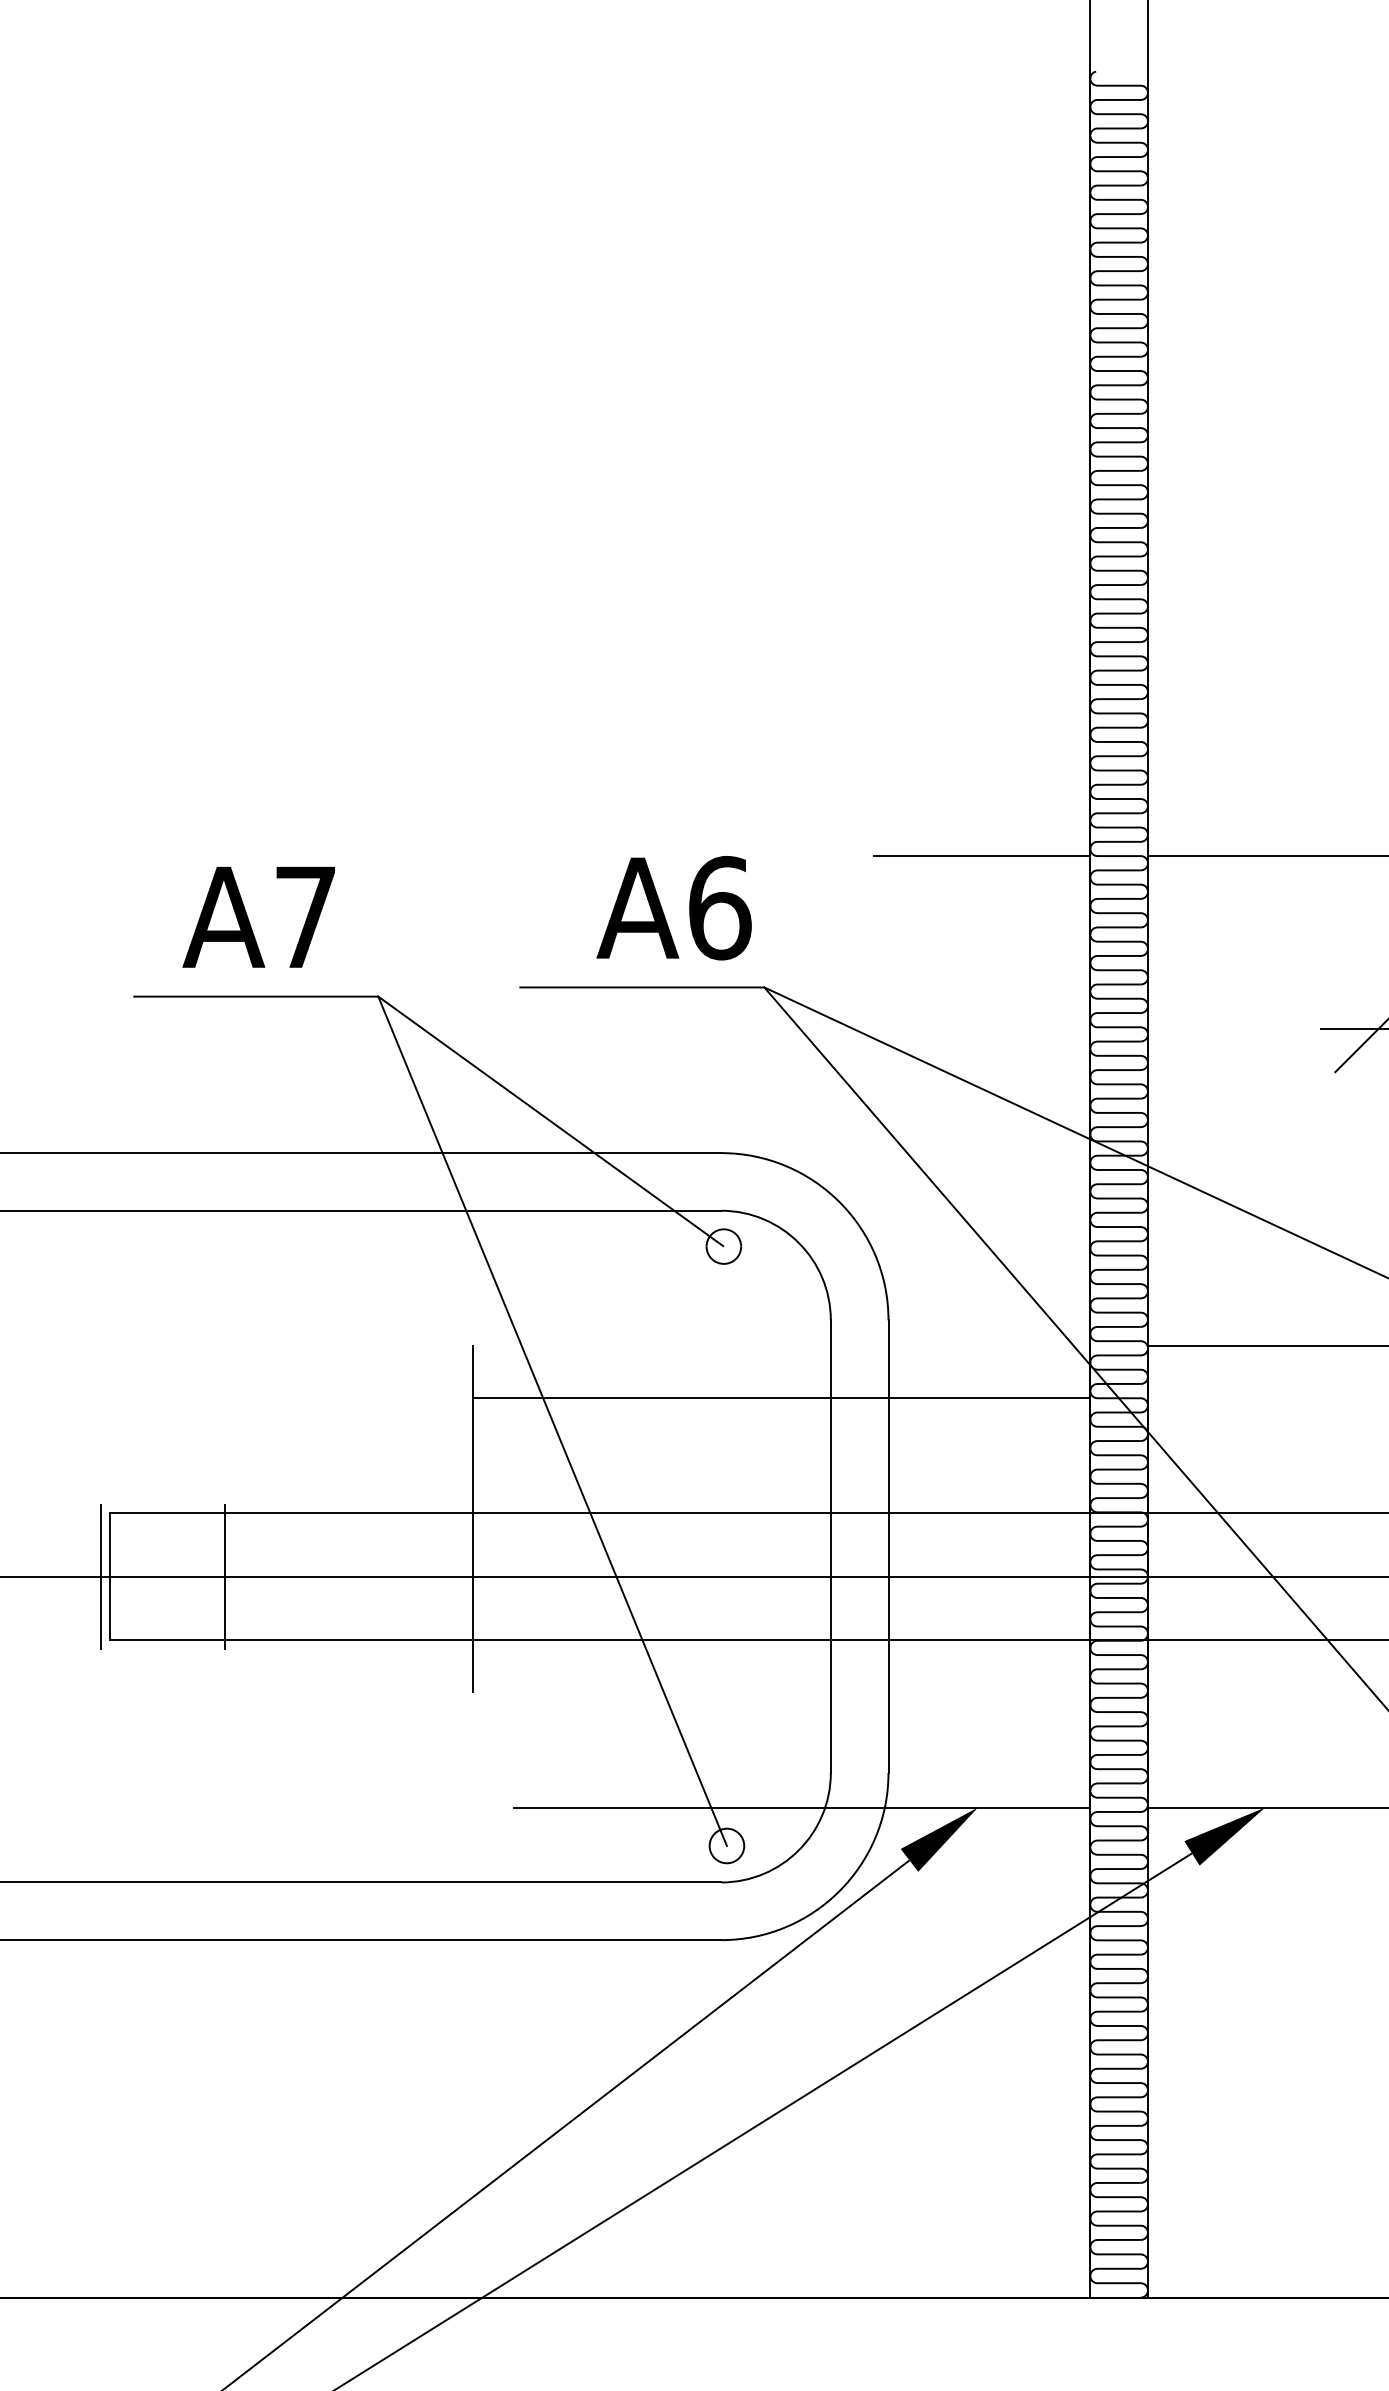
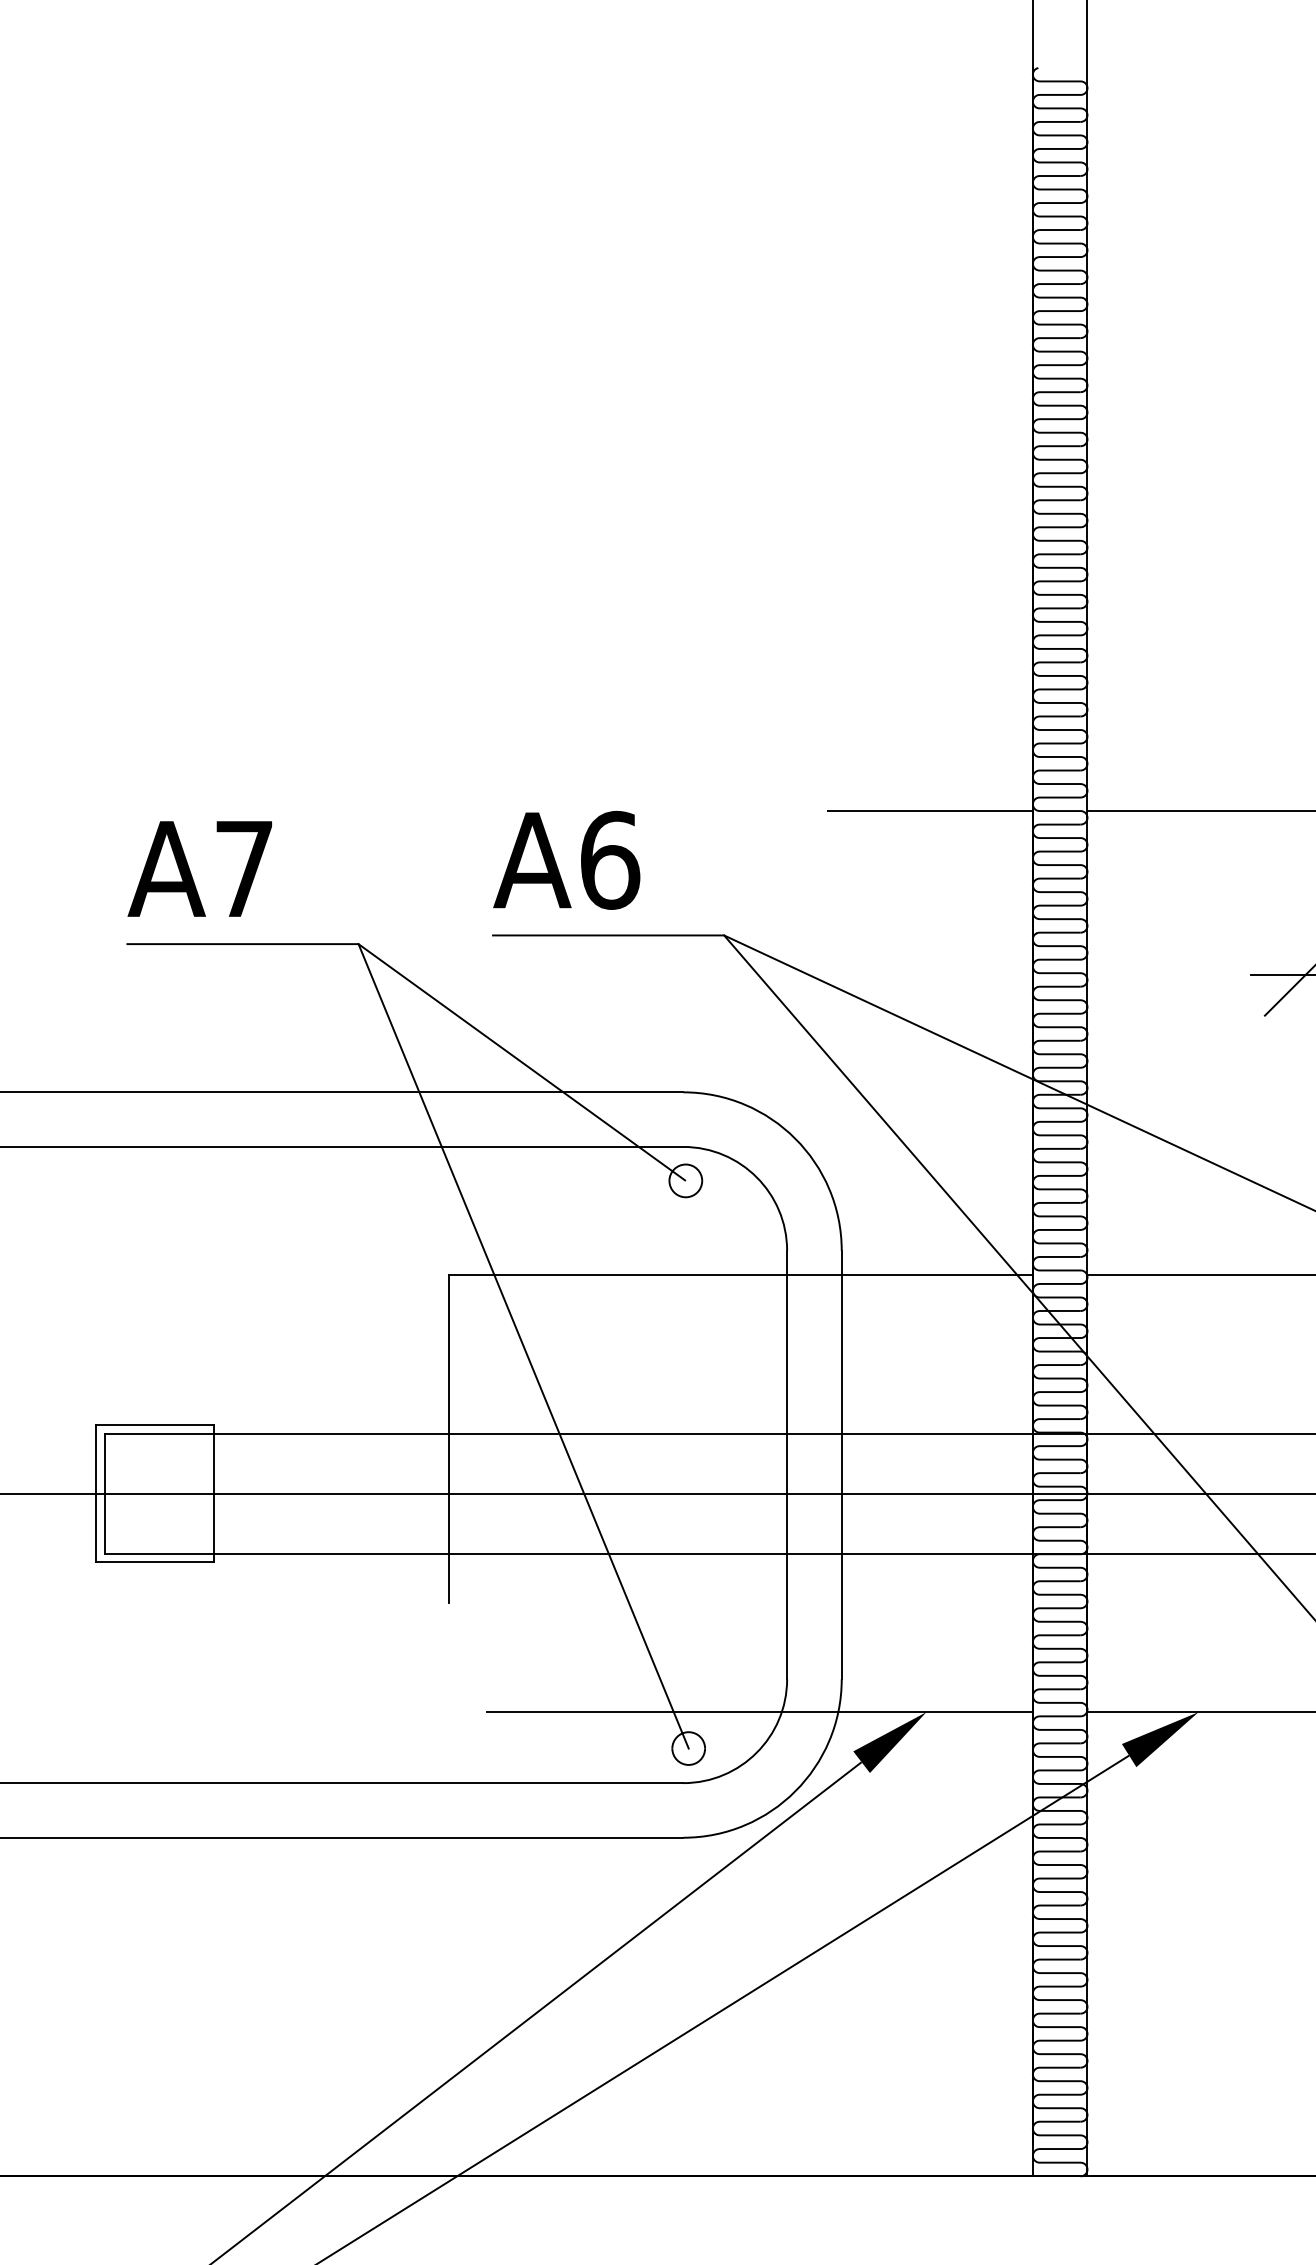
text: (673, 908) -> (566, 860), moved
text: (258, 916) -> (199, 868), moved
line: (781, 1398) -> (740, 1275), moved
line: (163, 1504) -> (155, 1425), added
line: (163, 1648) -> (155, 1561), added

